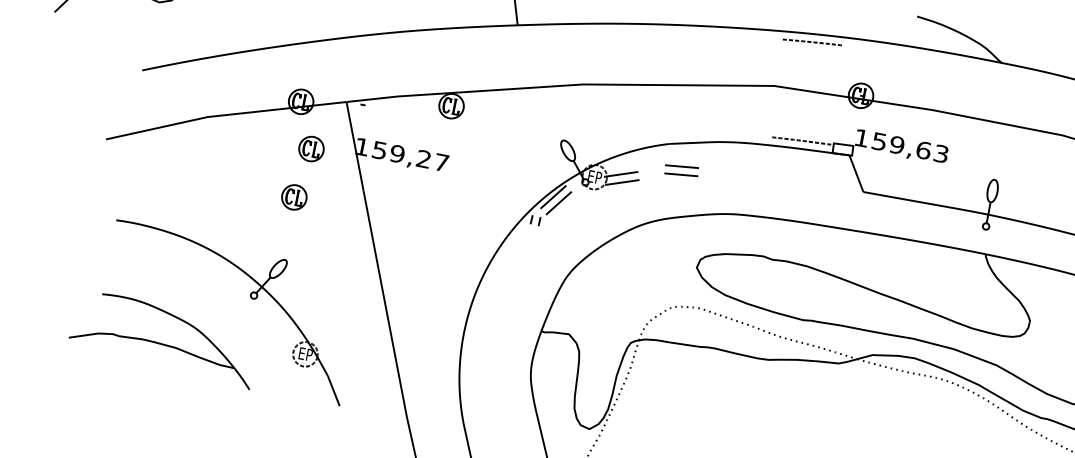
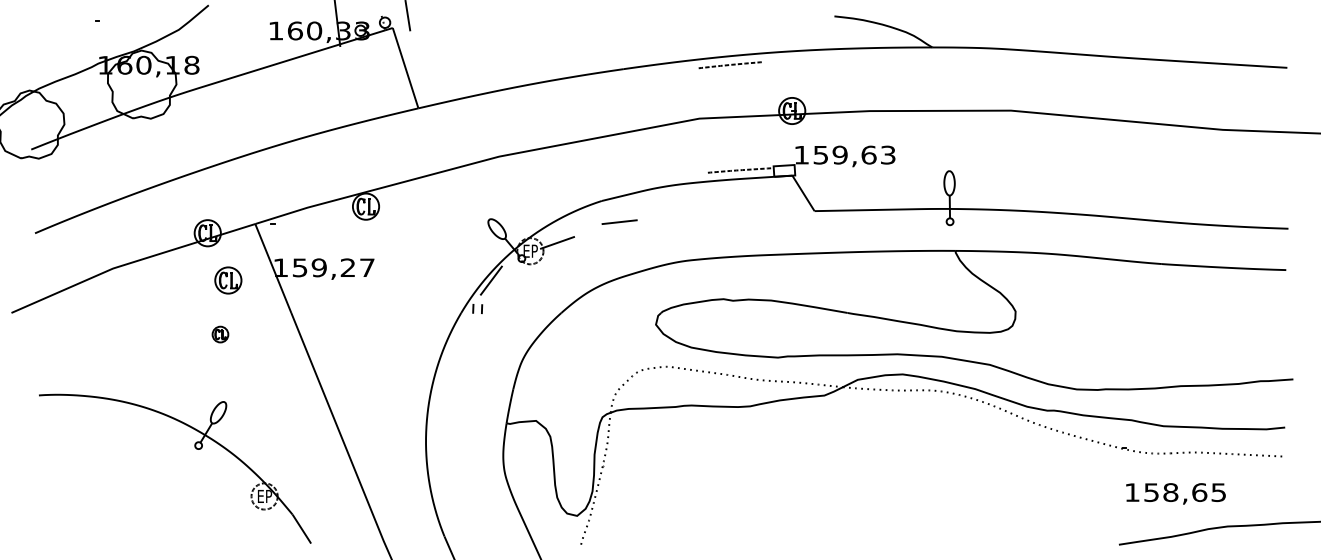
line: (681, 174) -> (620, 230), removed
line: (621, 181) -> (559, 250), removed
part: (294, 197) -> (220, 334), size x0.6
line: (558, 202) -> (497, 285), removed
part: (164, 338) -> (113, 509), removed

